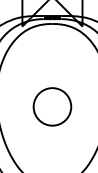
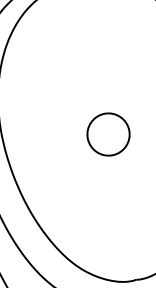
circle: (52, 106) -> (108, 133), size x0.6

